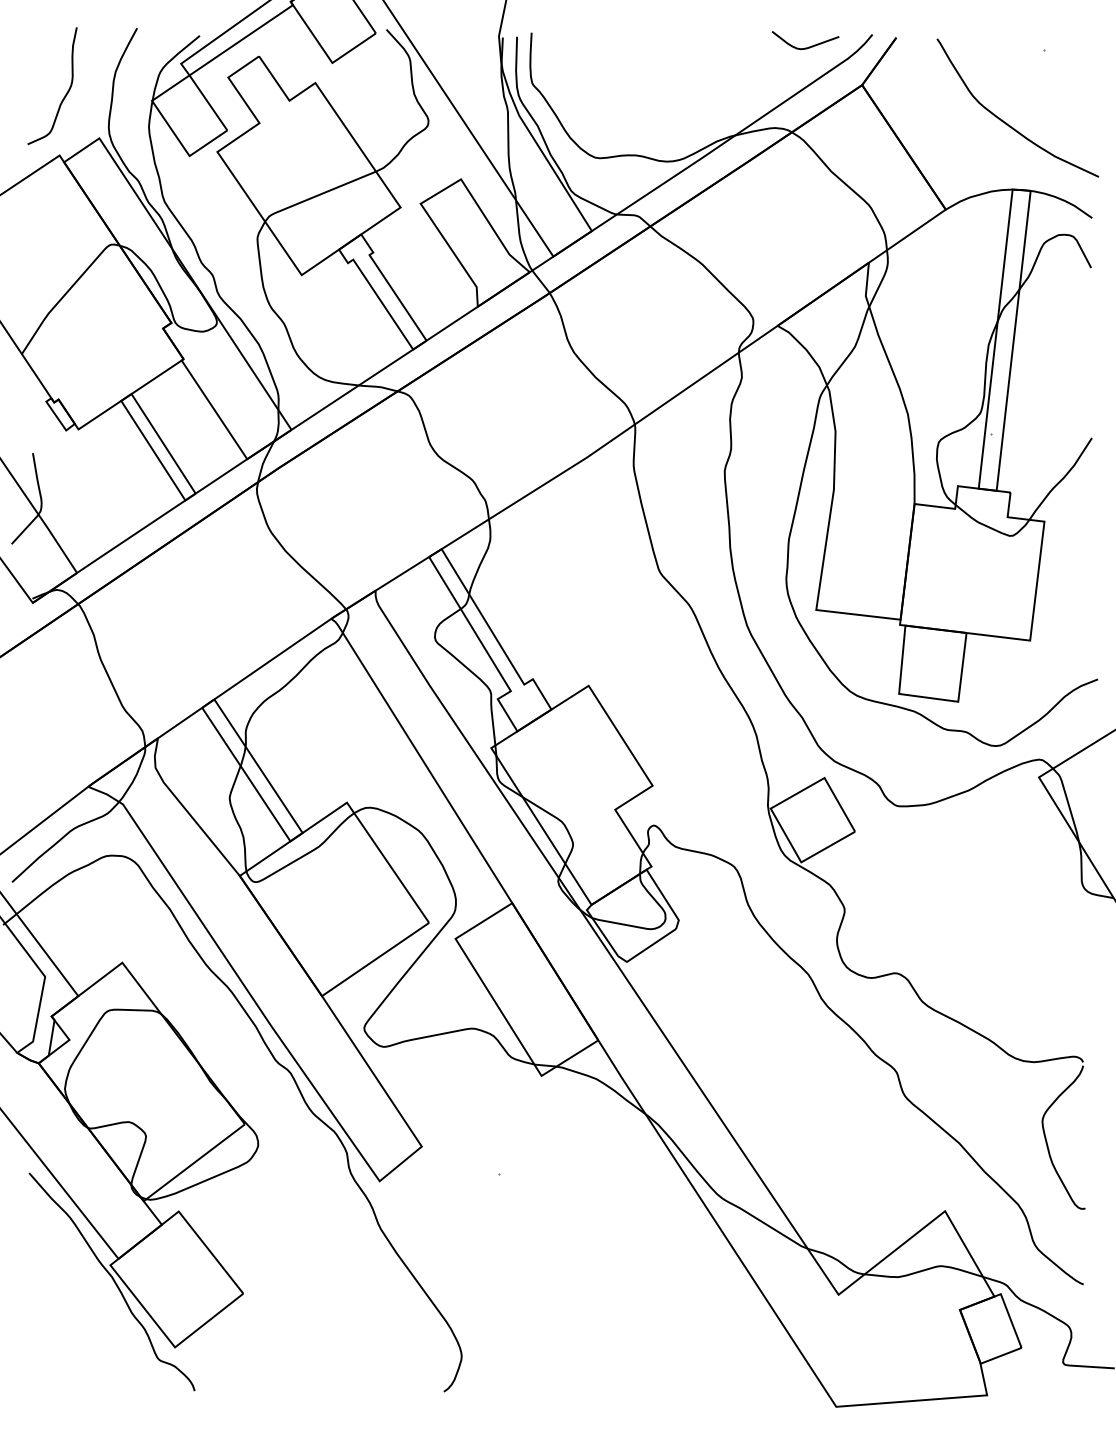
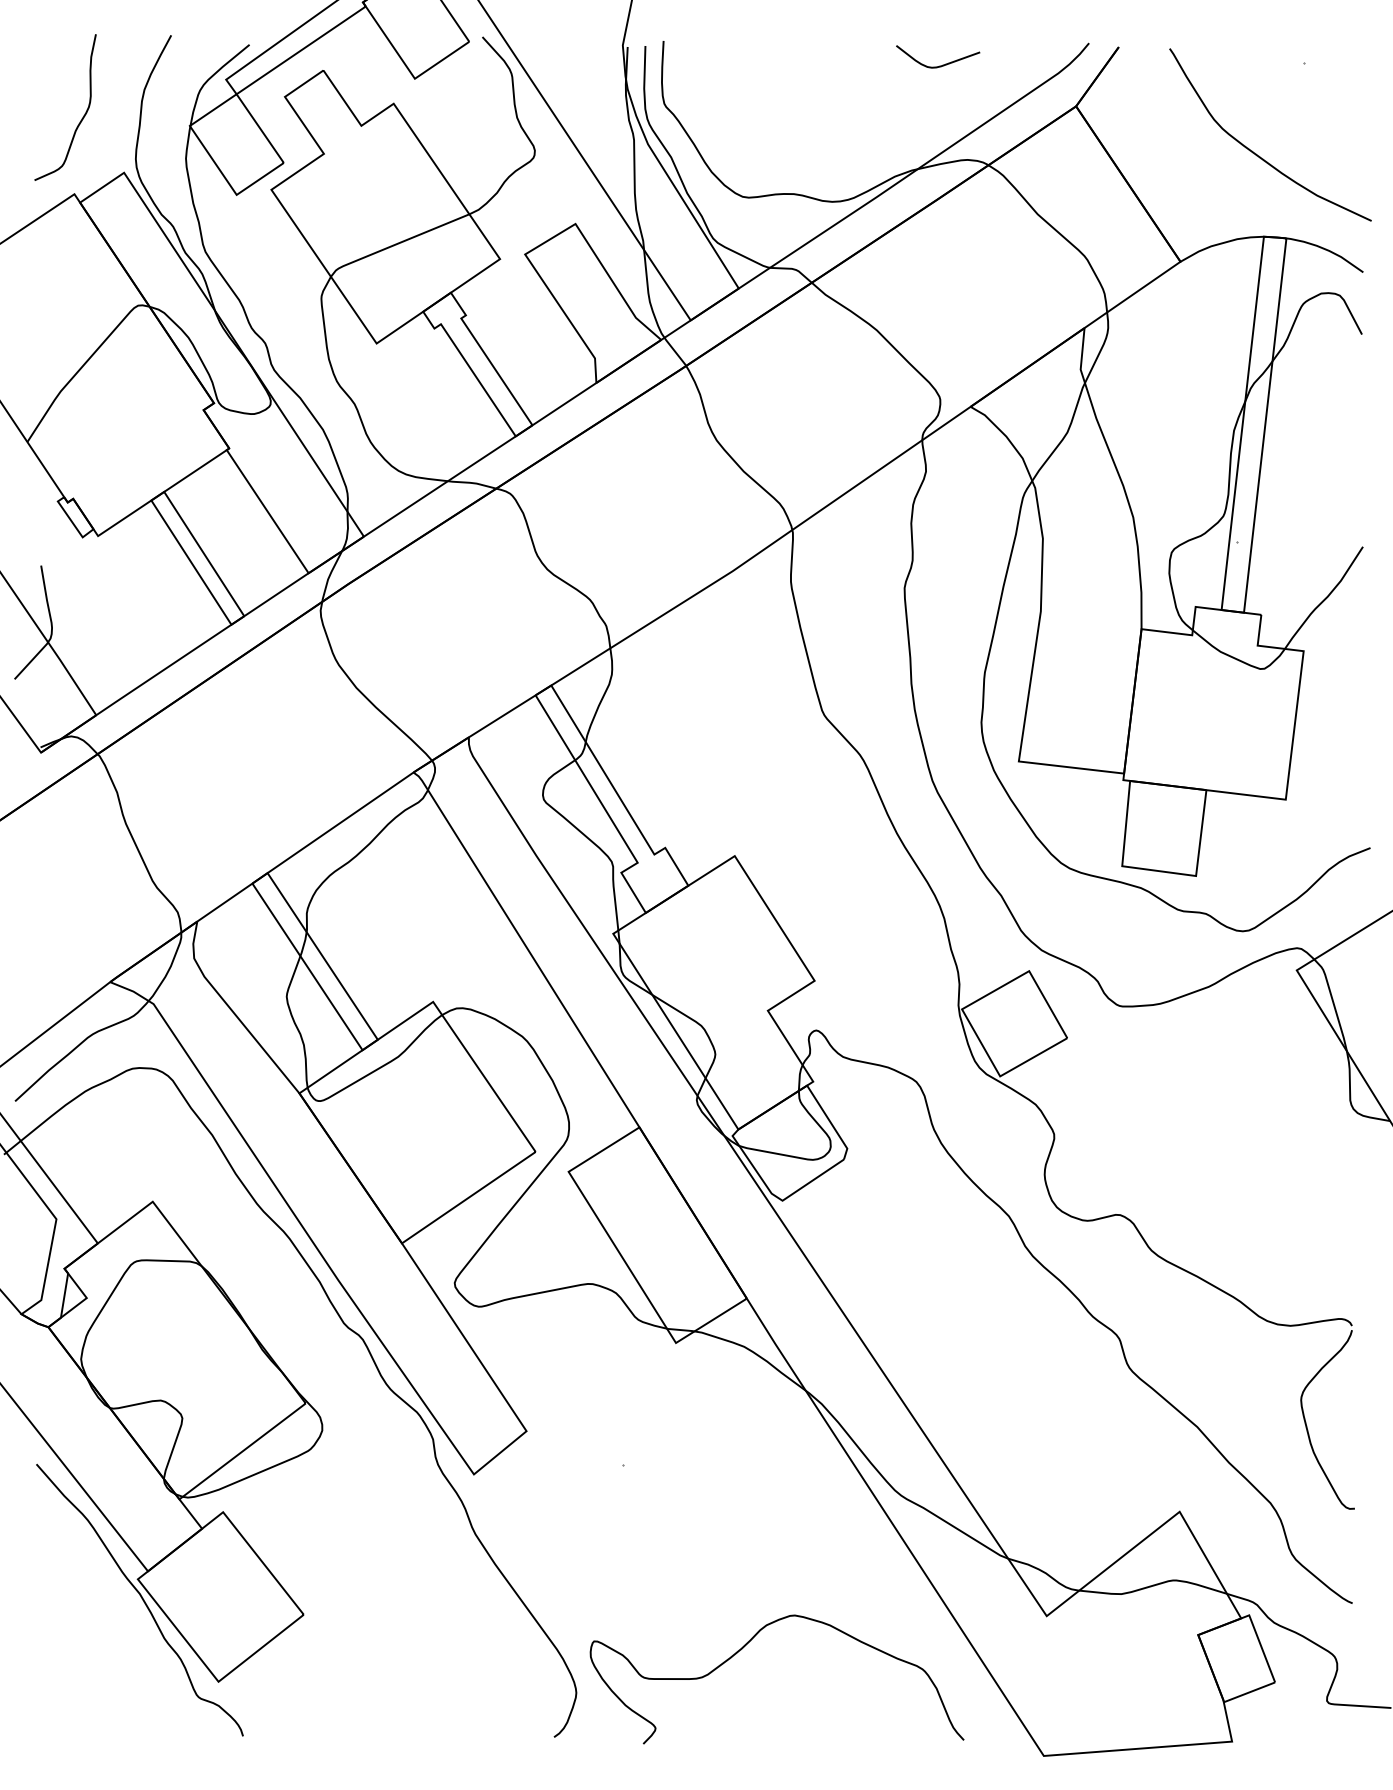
curve: (808, 46) -> (941, 64), moved
curve: (597, 1319) -> (745, 1646), added

